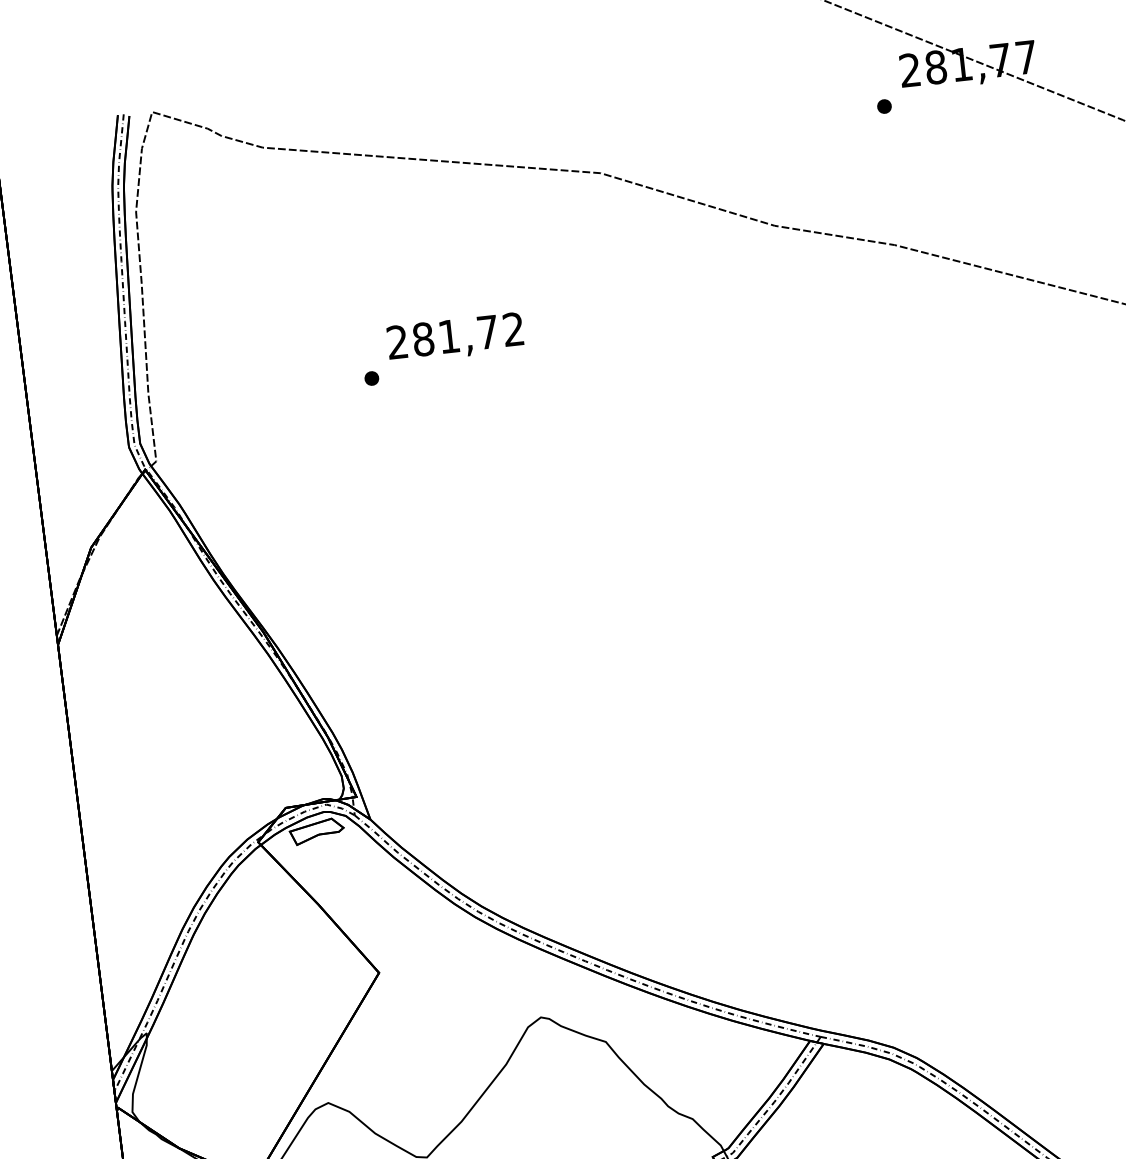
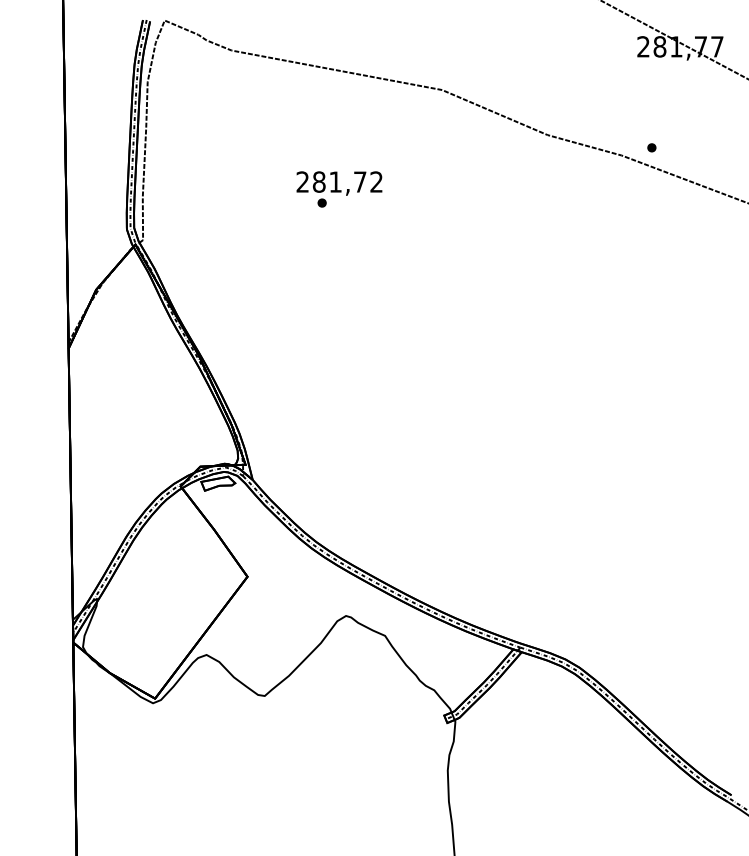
part: (883, 106) -> (651, 147), moved
part: (370, 377) -> (321, 202), moved

